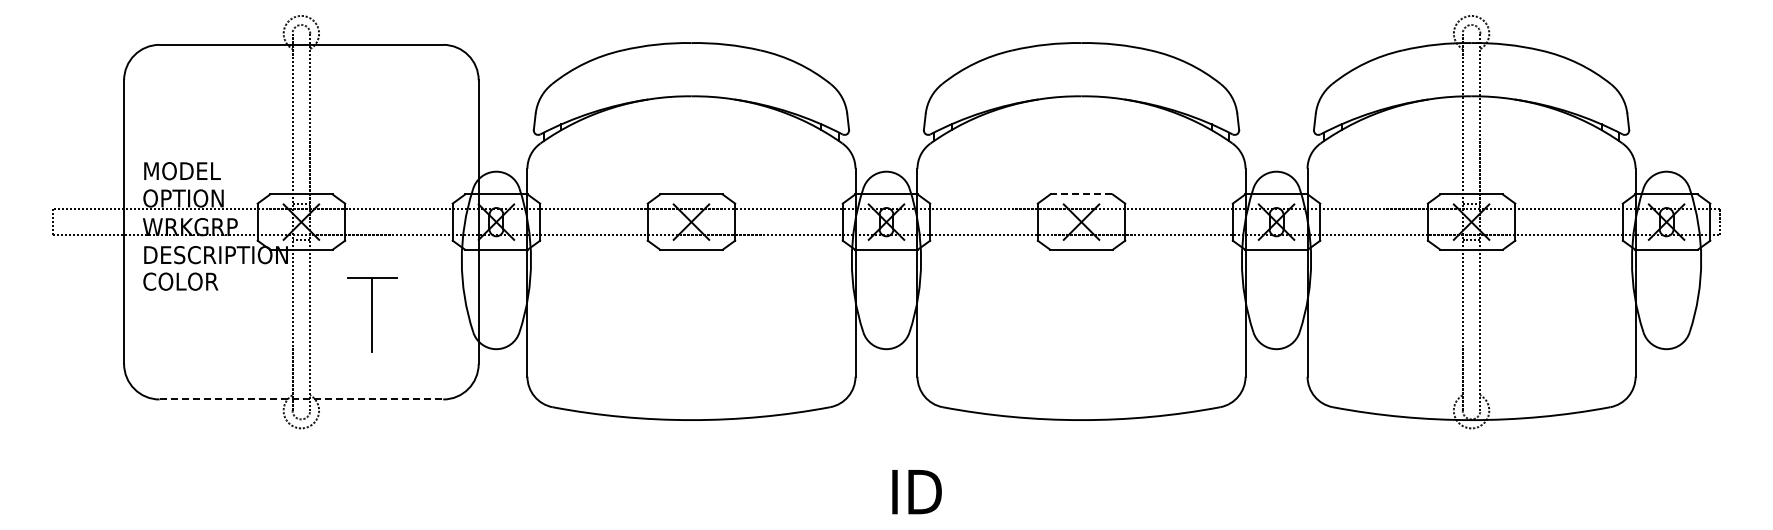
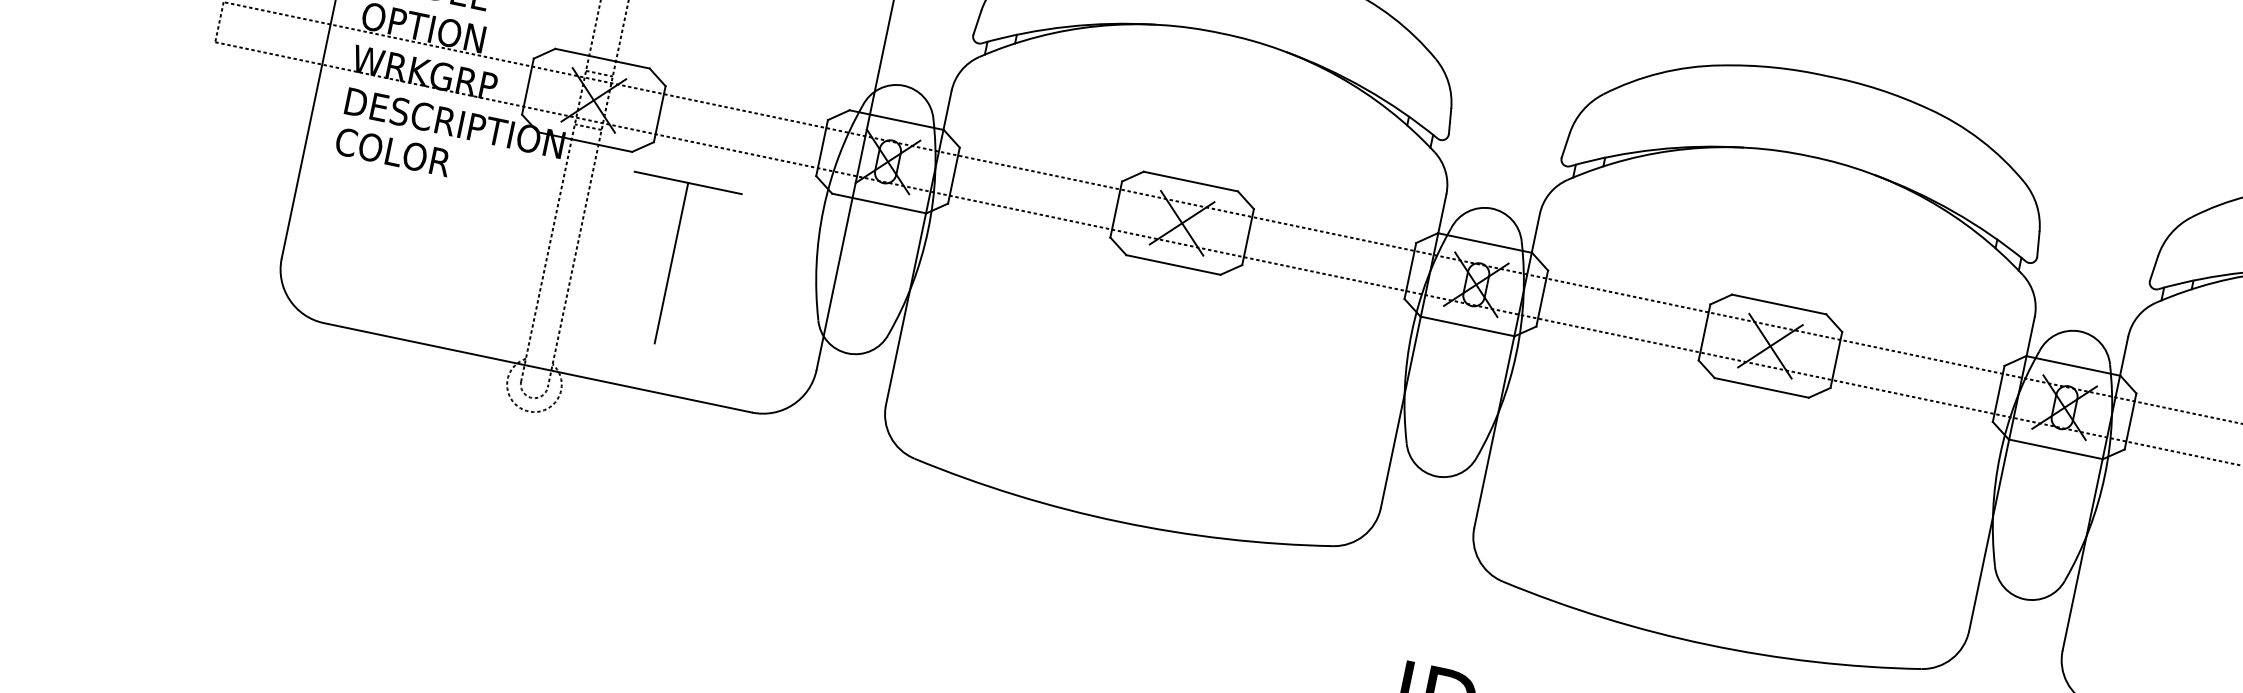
line: (1082, 194) -> (1780, 304), dashed -> solid
part: (372, 314) -> (671, 262), size x1.43
line: (301, 399) -> (538, 367), dashed -> solid

